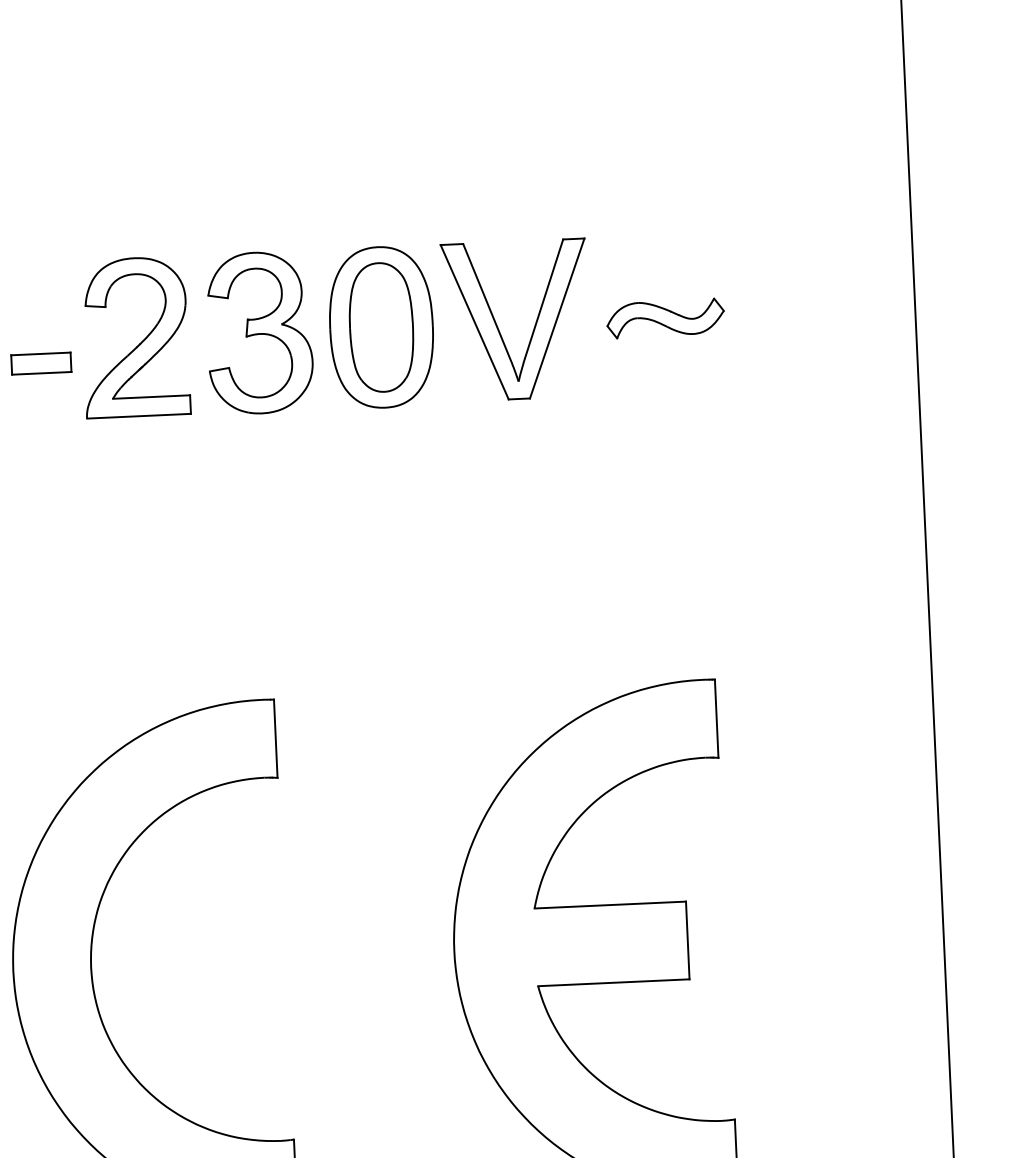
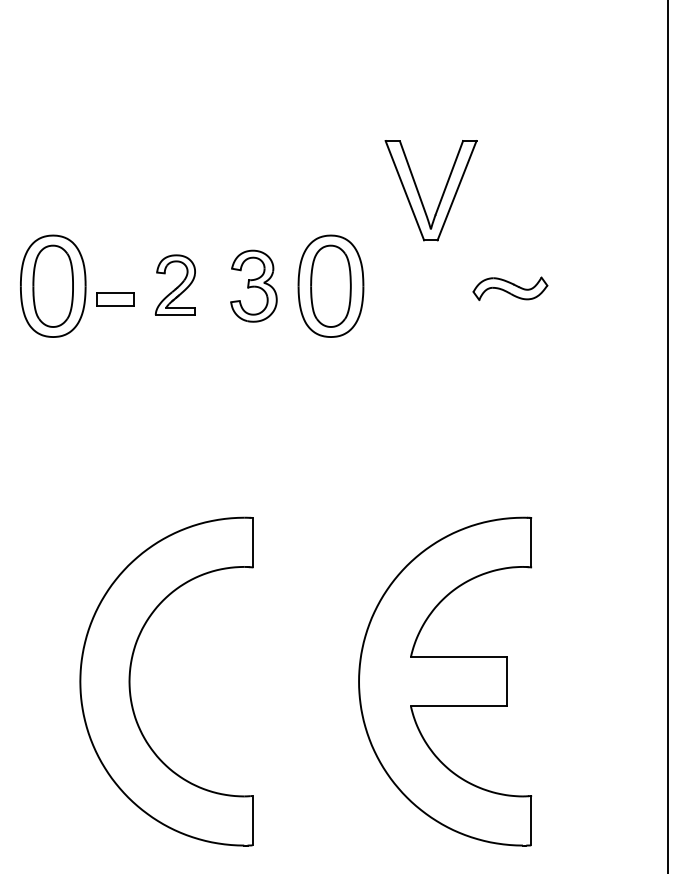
part: (497, 324) -> (419, 192), moved
part: (258, 331) -> (253, 285), size x0.7
part: (135, 335) -> (175, 284), size x0.6

